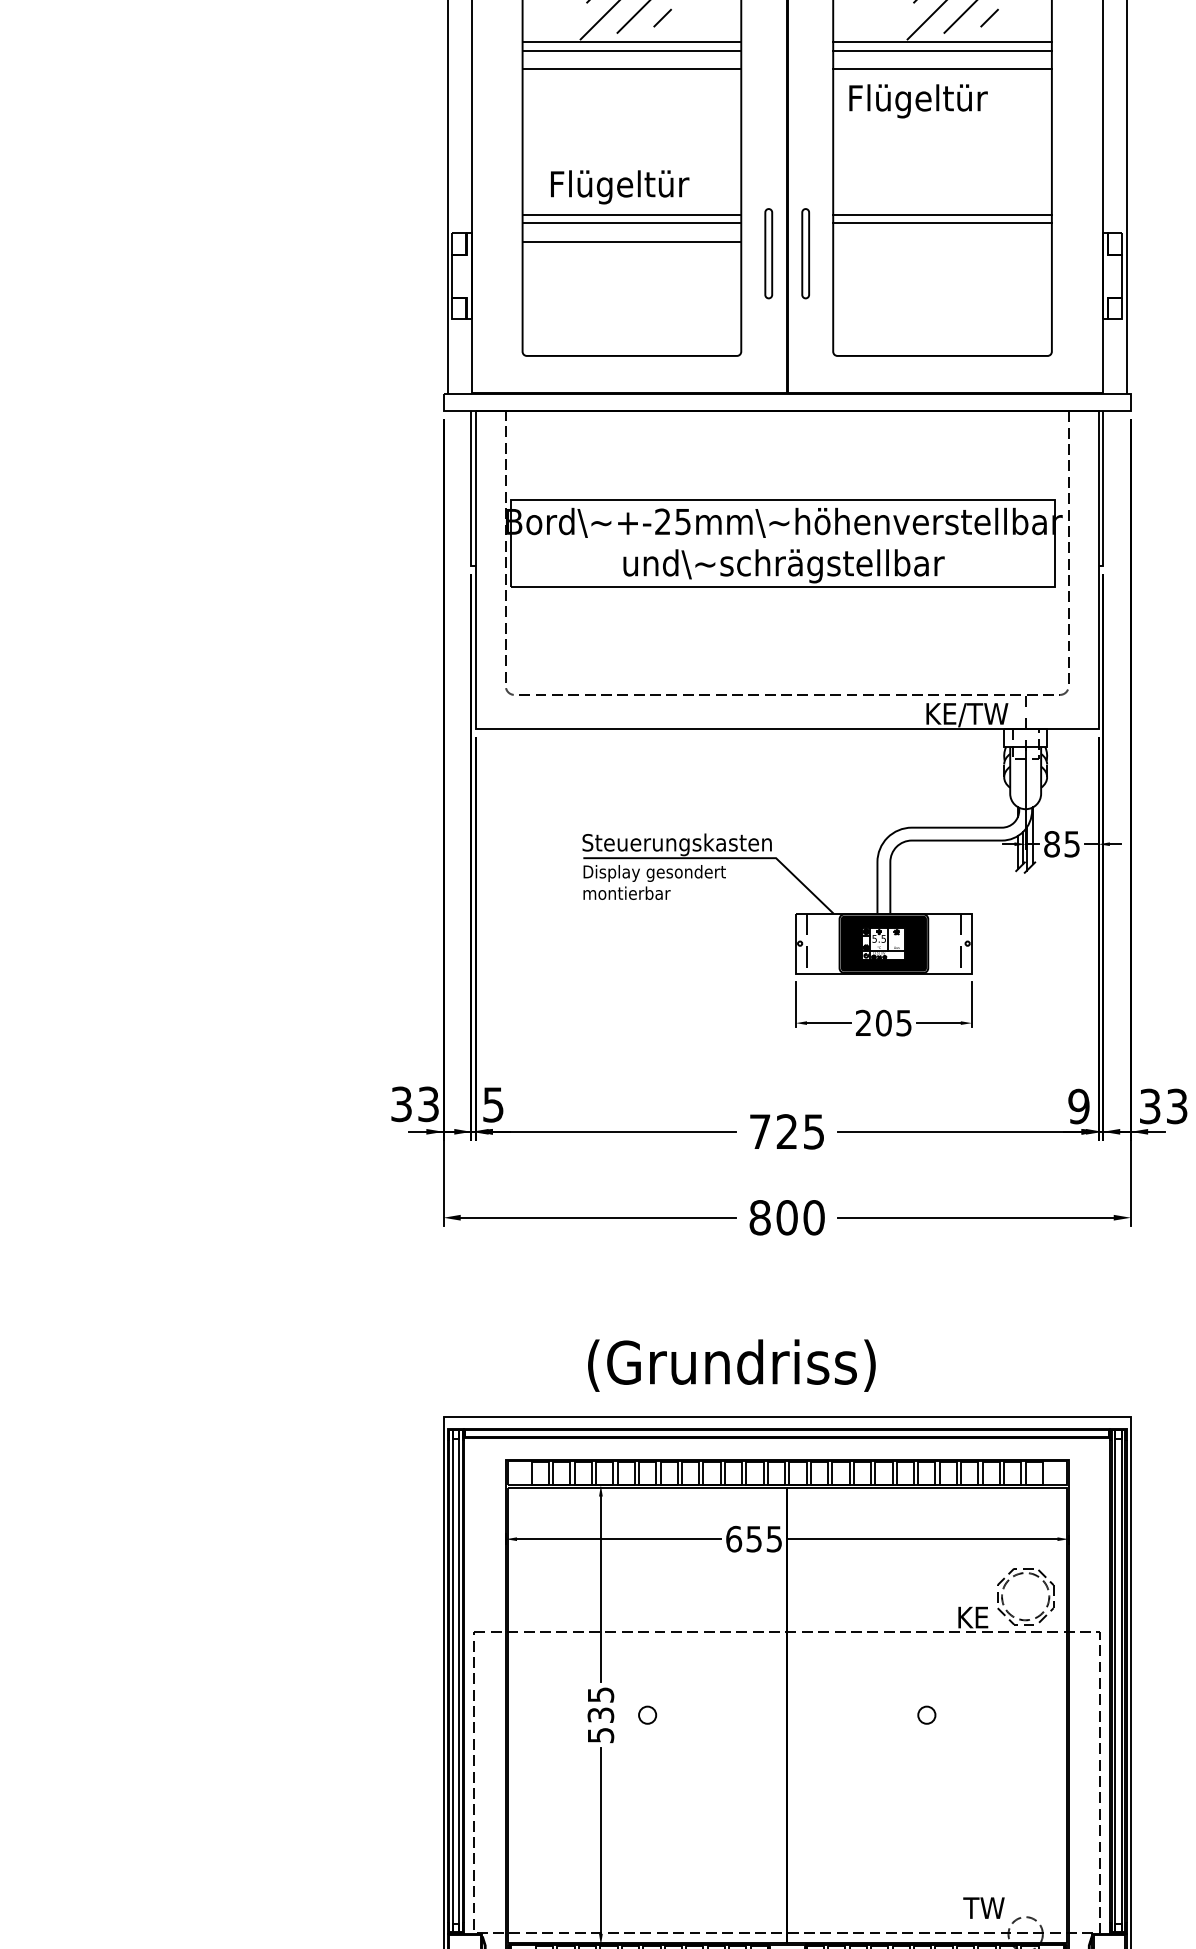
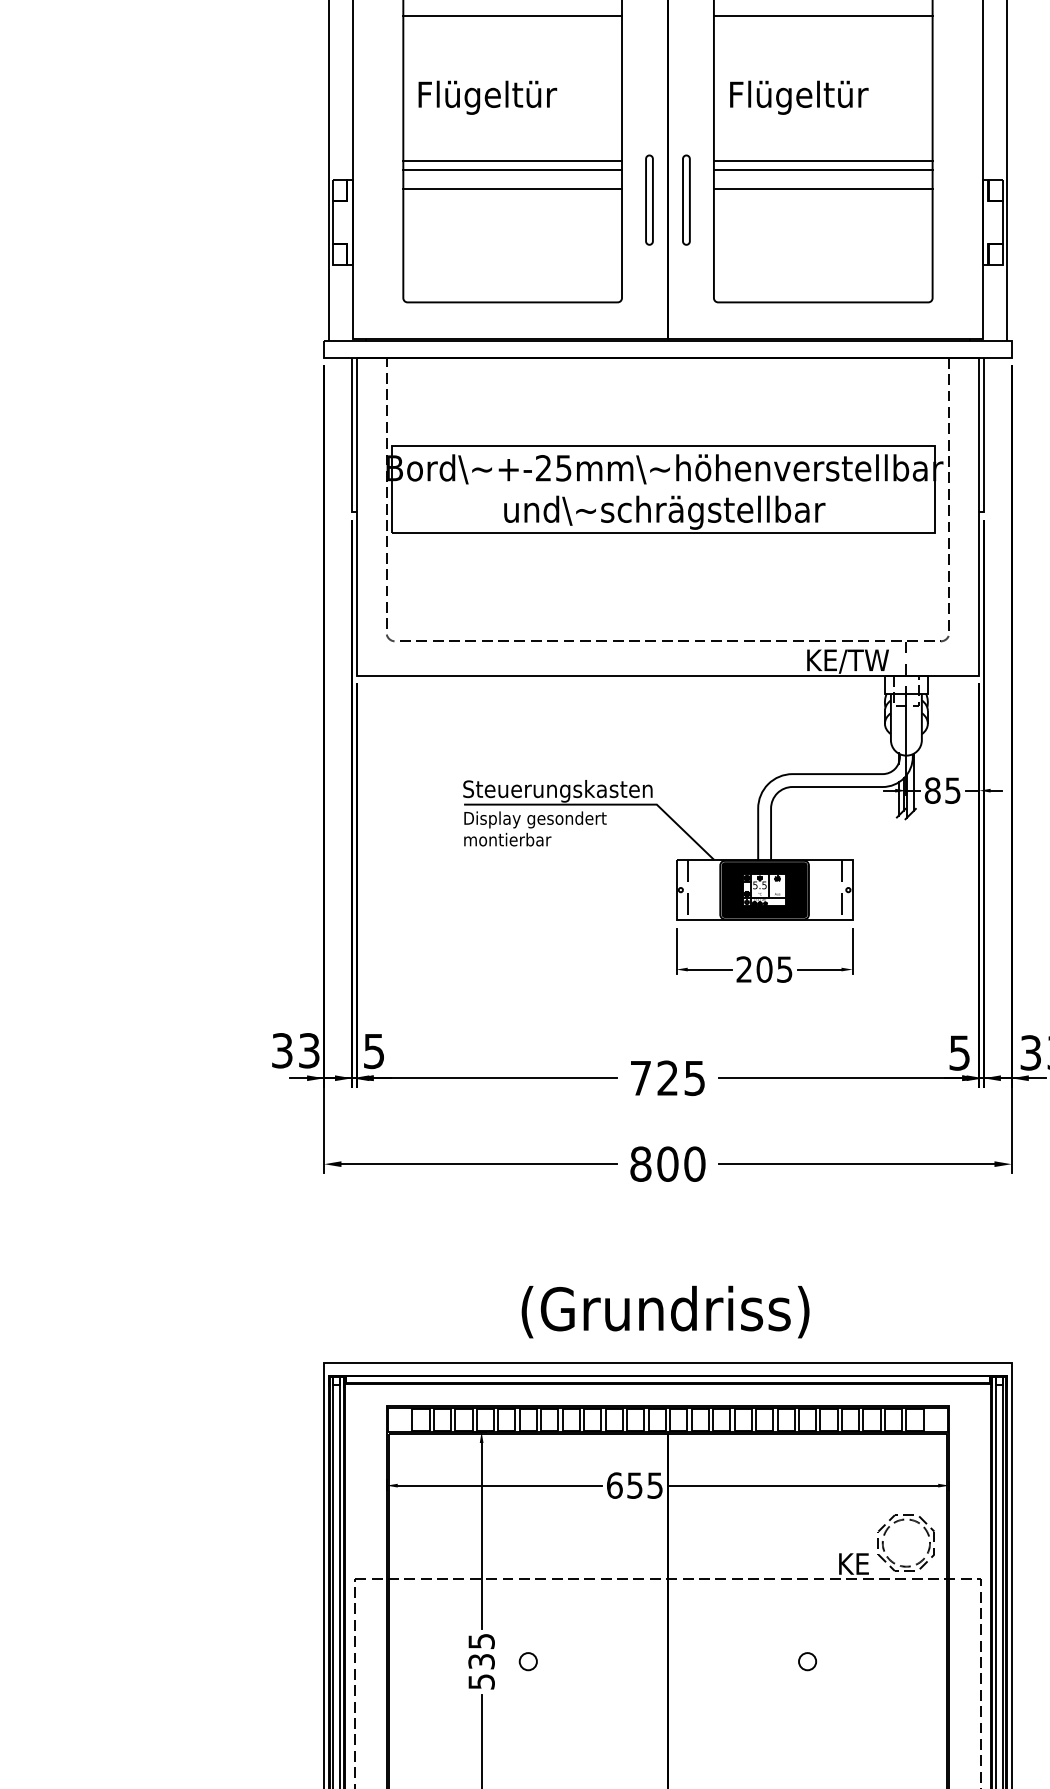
text: (918, 101) -> (799, 97), moved
text: (620, 187) -> (488, 97), moved
line: (942, 242) -> (823, 188), added
text: (1078, 1106) -> (959, 1052), 9 -> 5
text: (731, 1365) -> (665, 1311), moved

